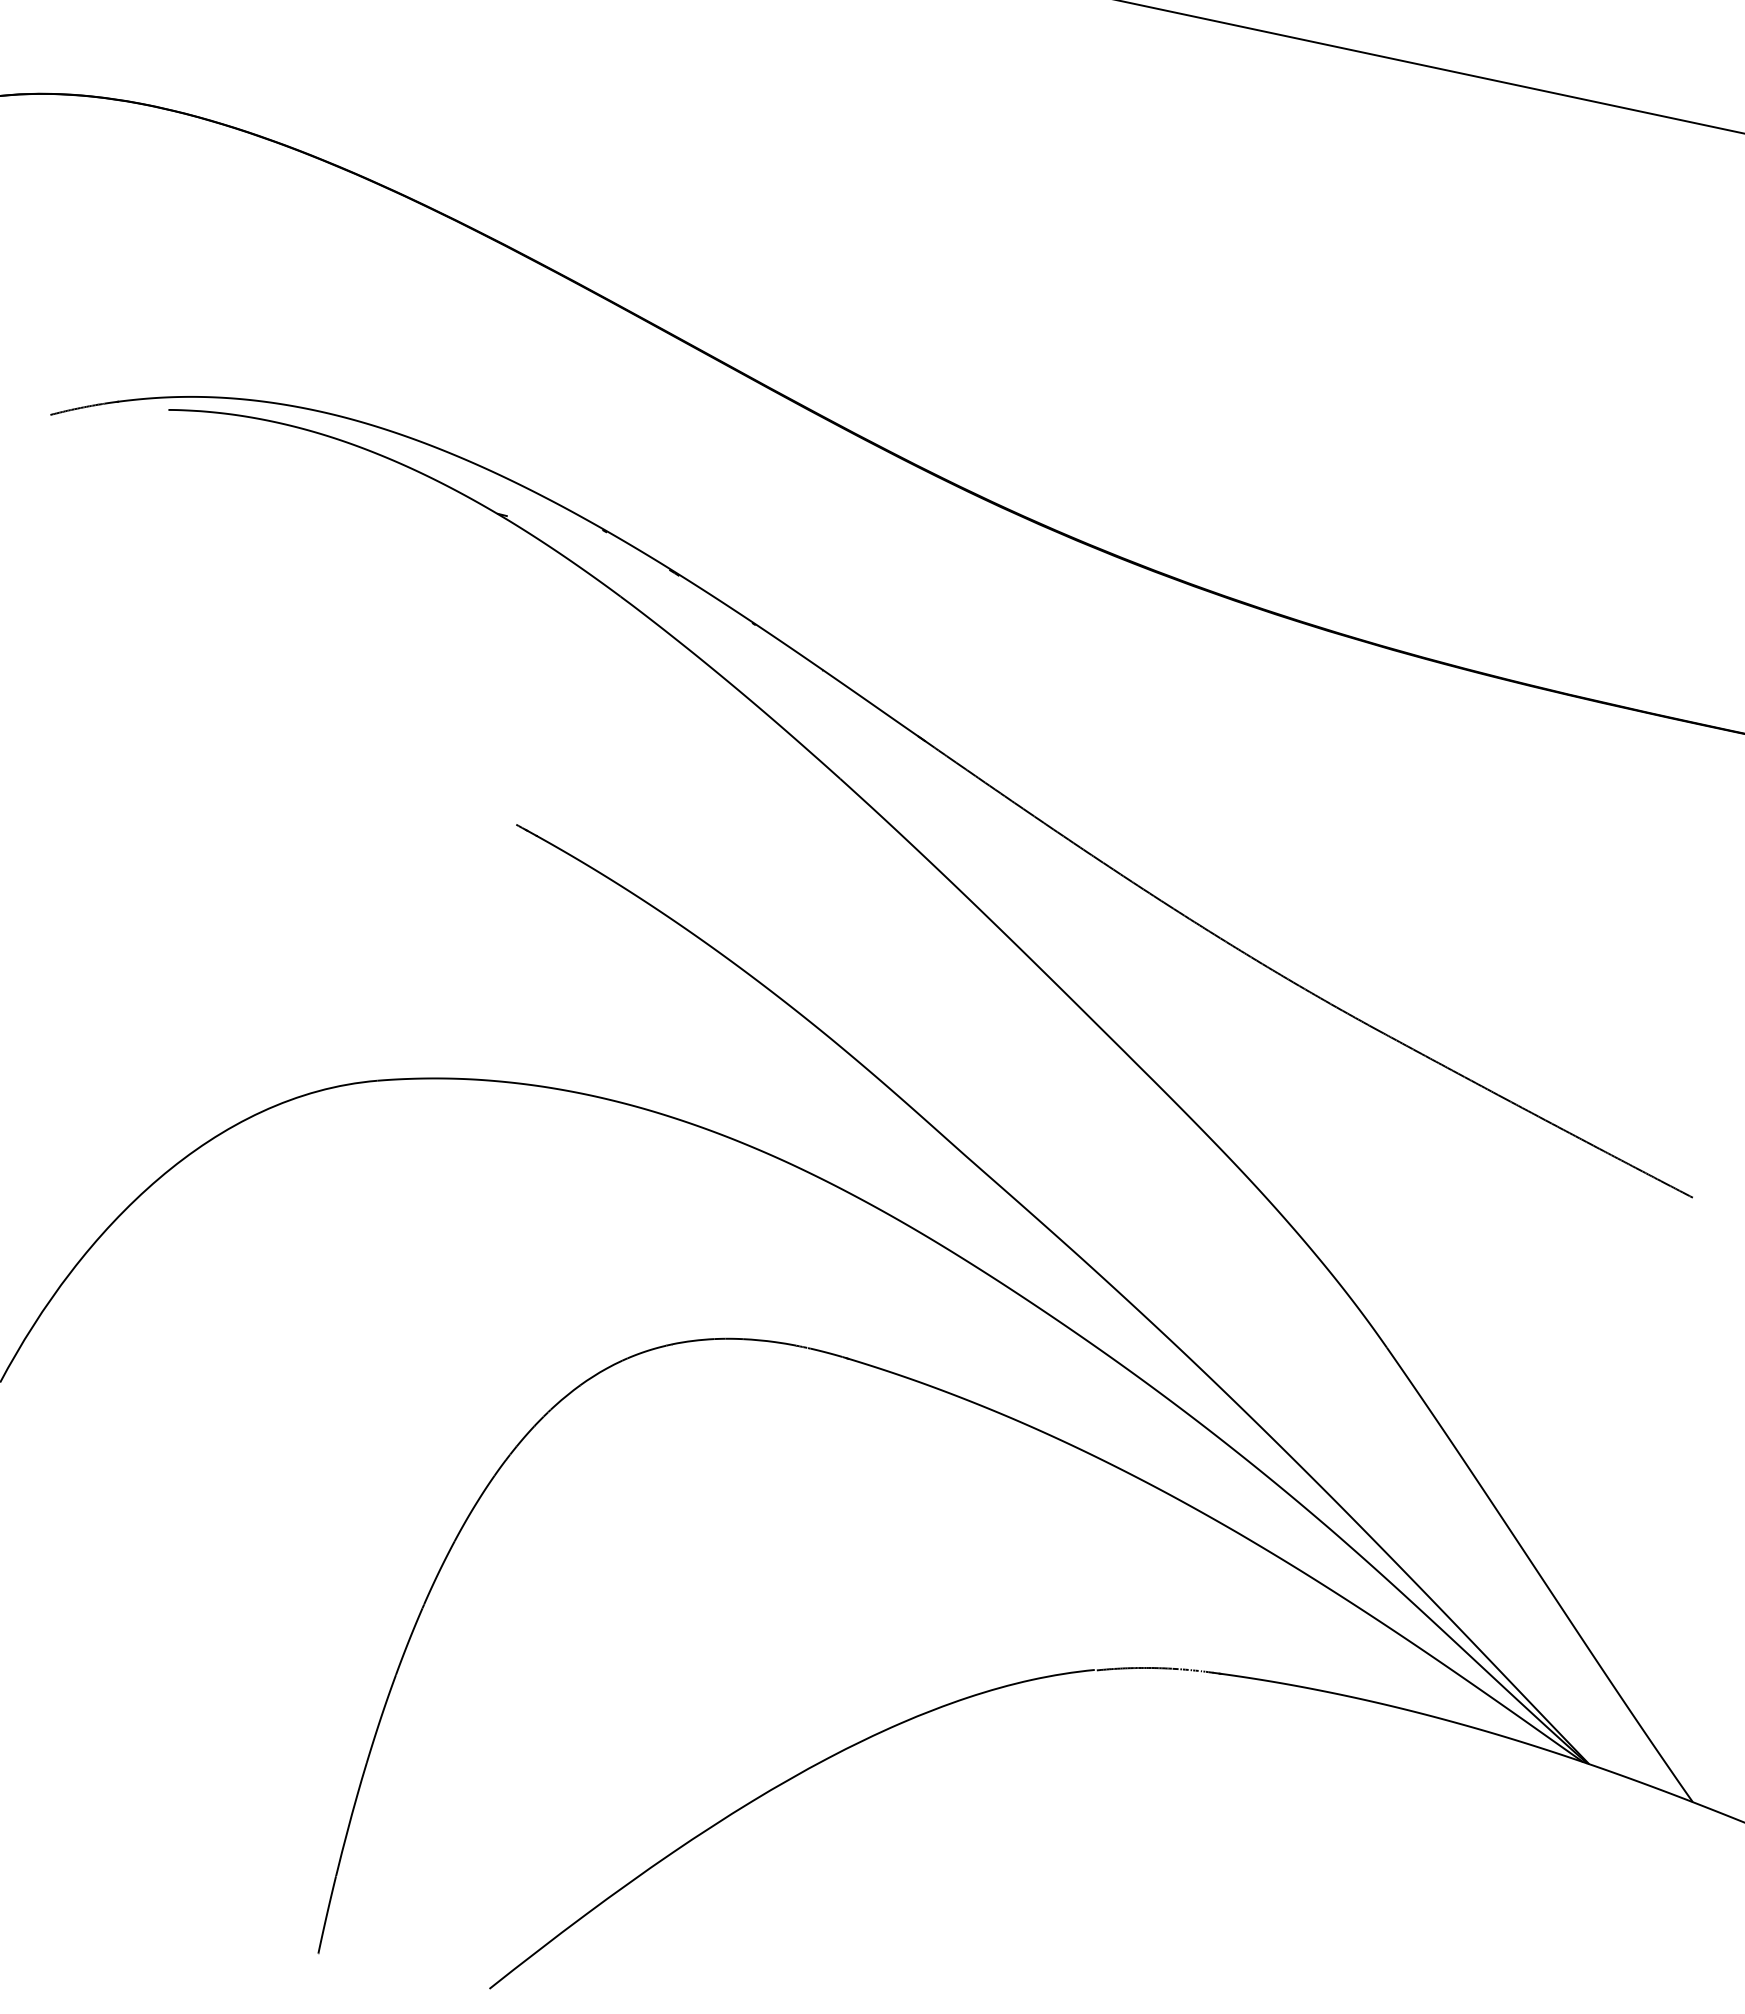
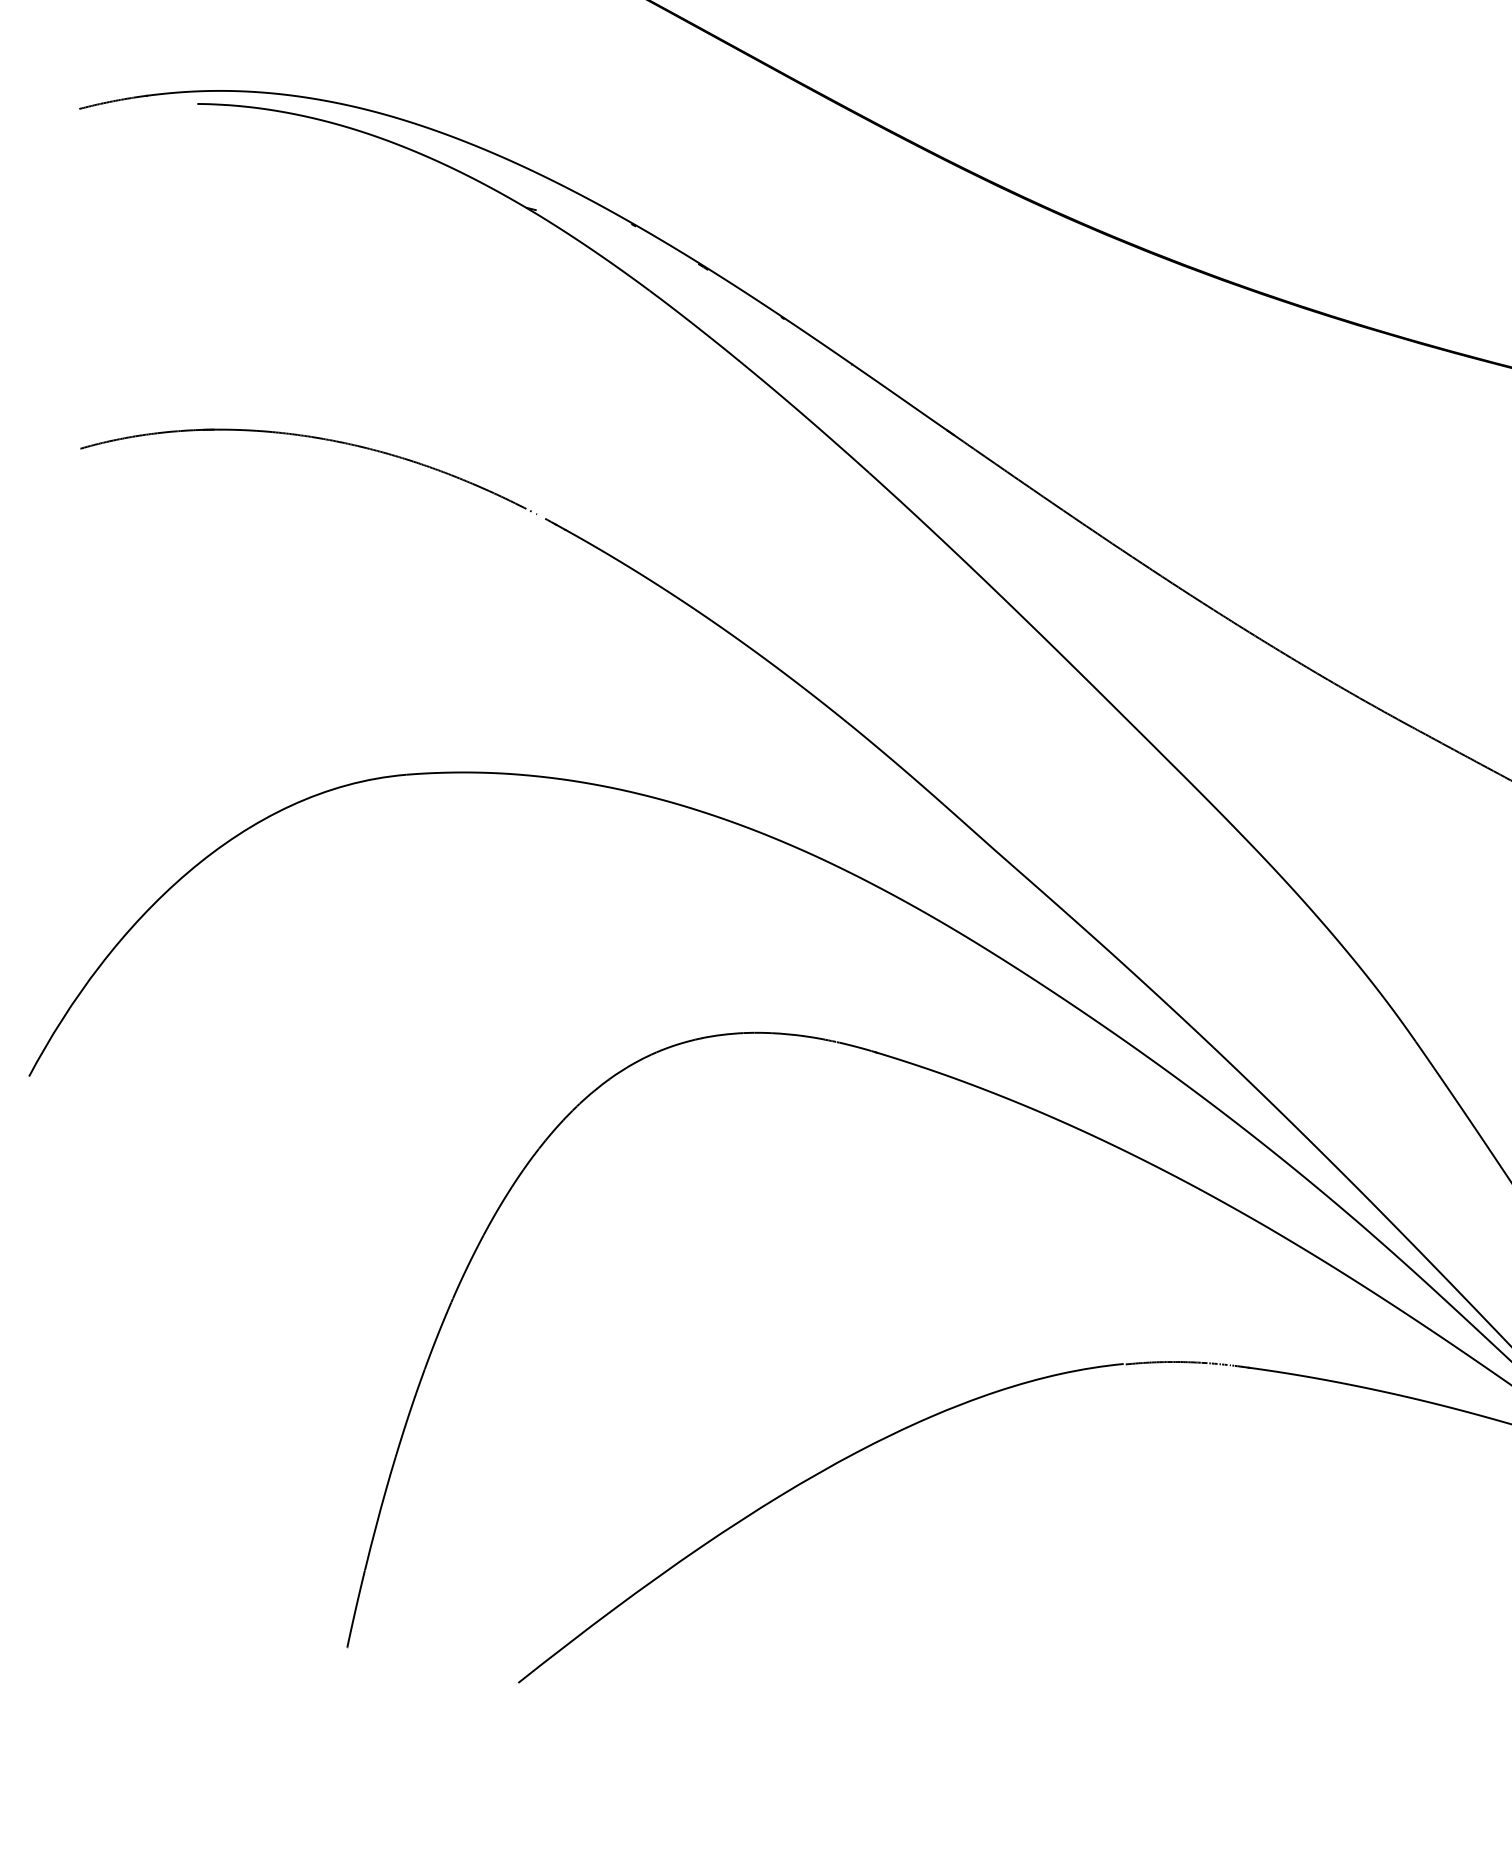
part: (284, 744) -> (313, 438), added

